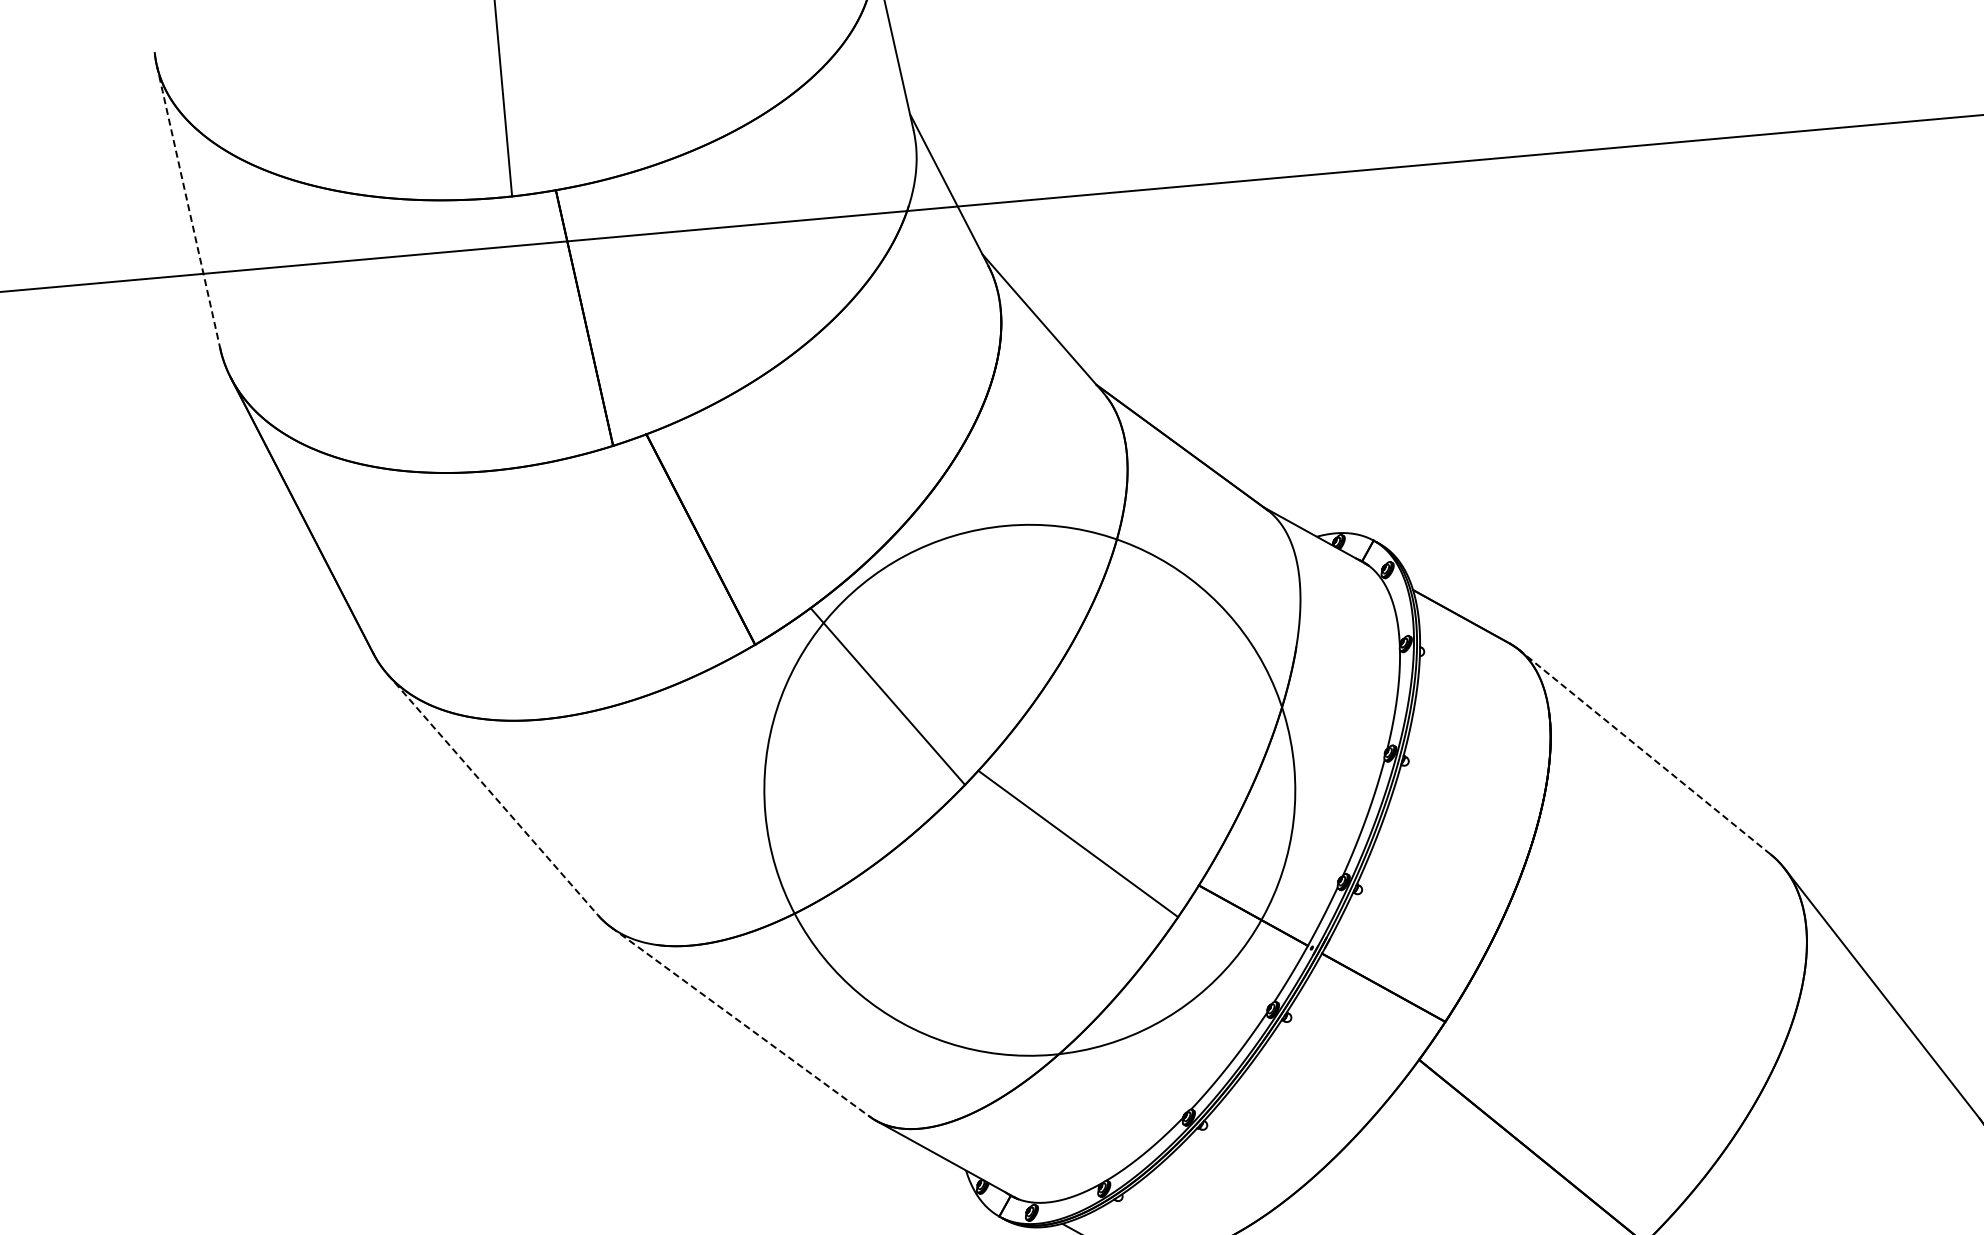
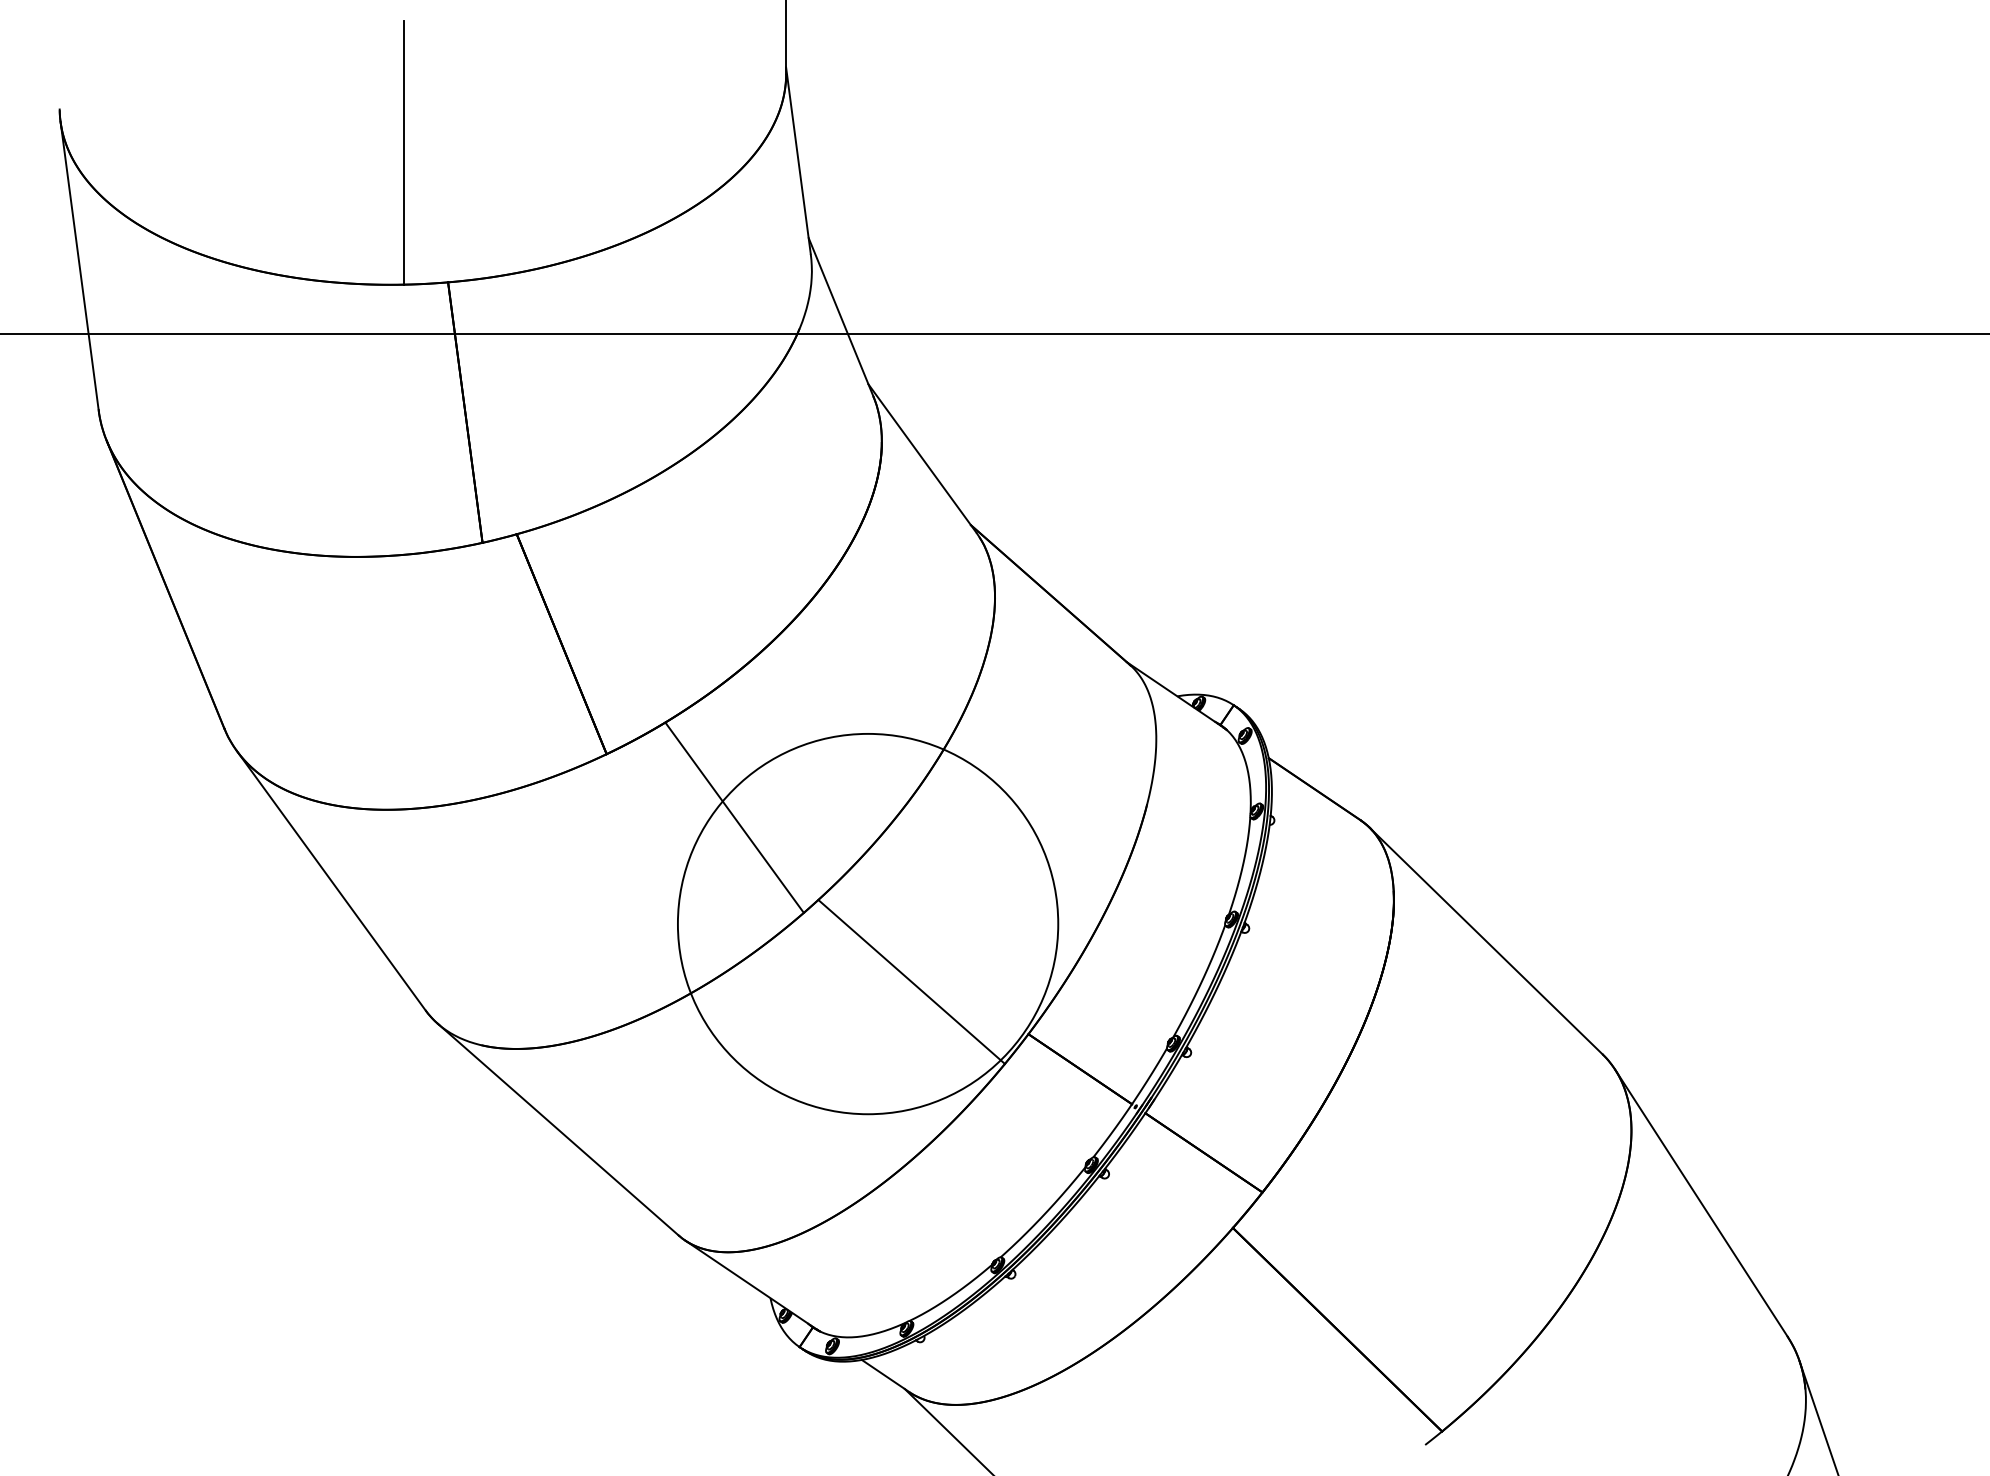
line: (188, 207) -> (79, 266), dashed -> solid
line: (1644, 751) -> (1485, 940), dashed -> solid
circle: (1029, 789) -> (867, 923), size x0.71
line: (493, 794) -> (331, 880), dashed -> solid
line: (740, 1022) -> (558, 1130), dashed -> solid

